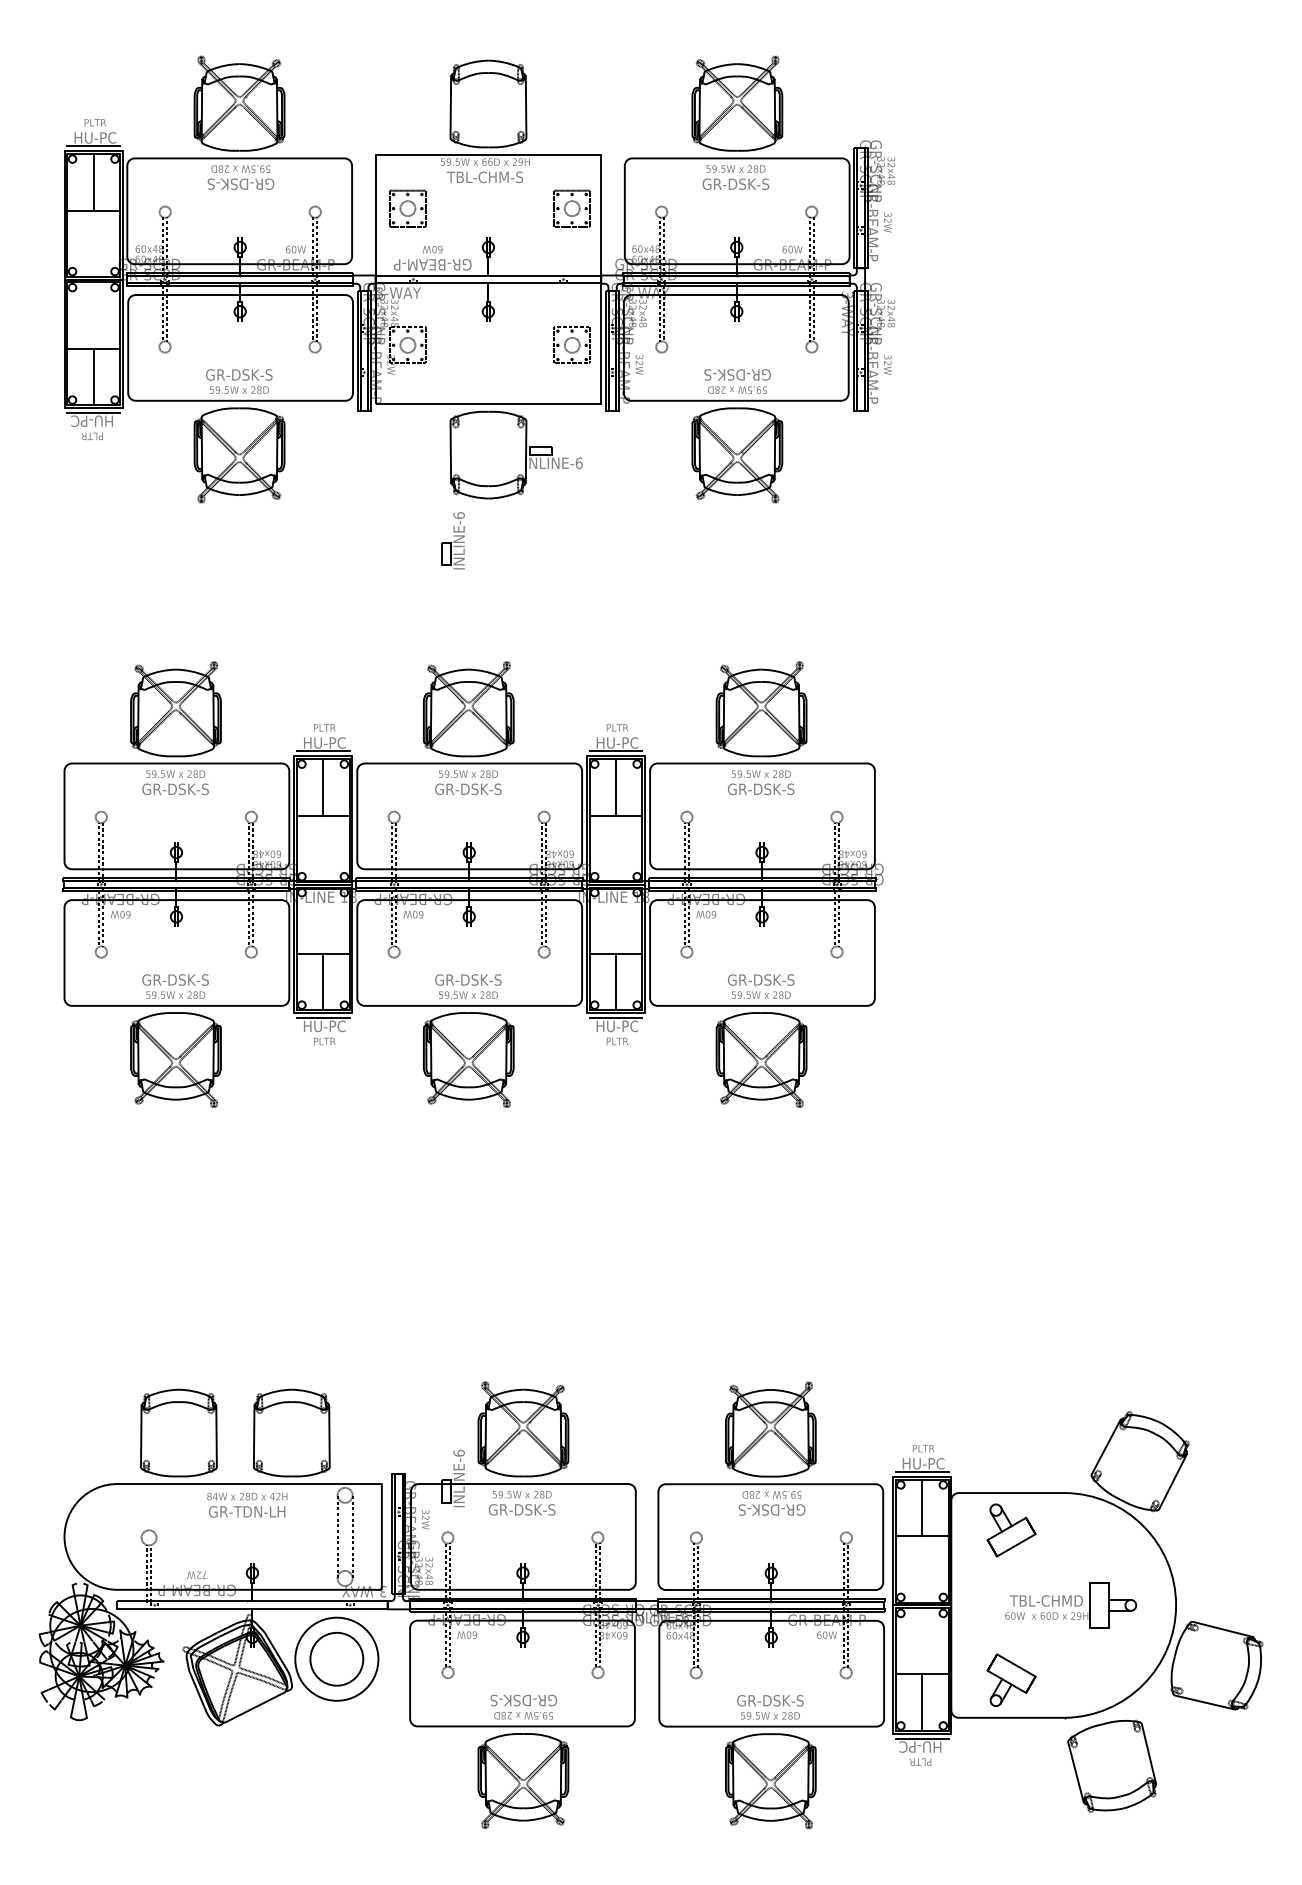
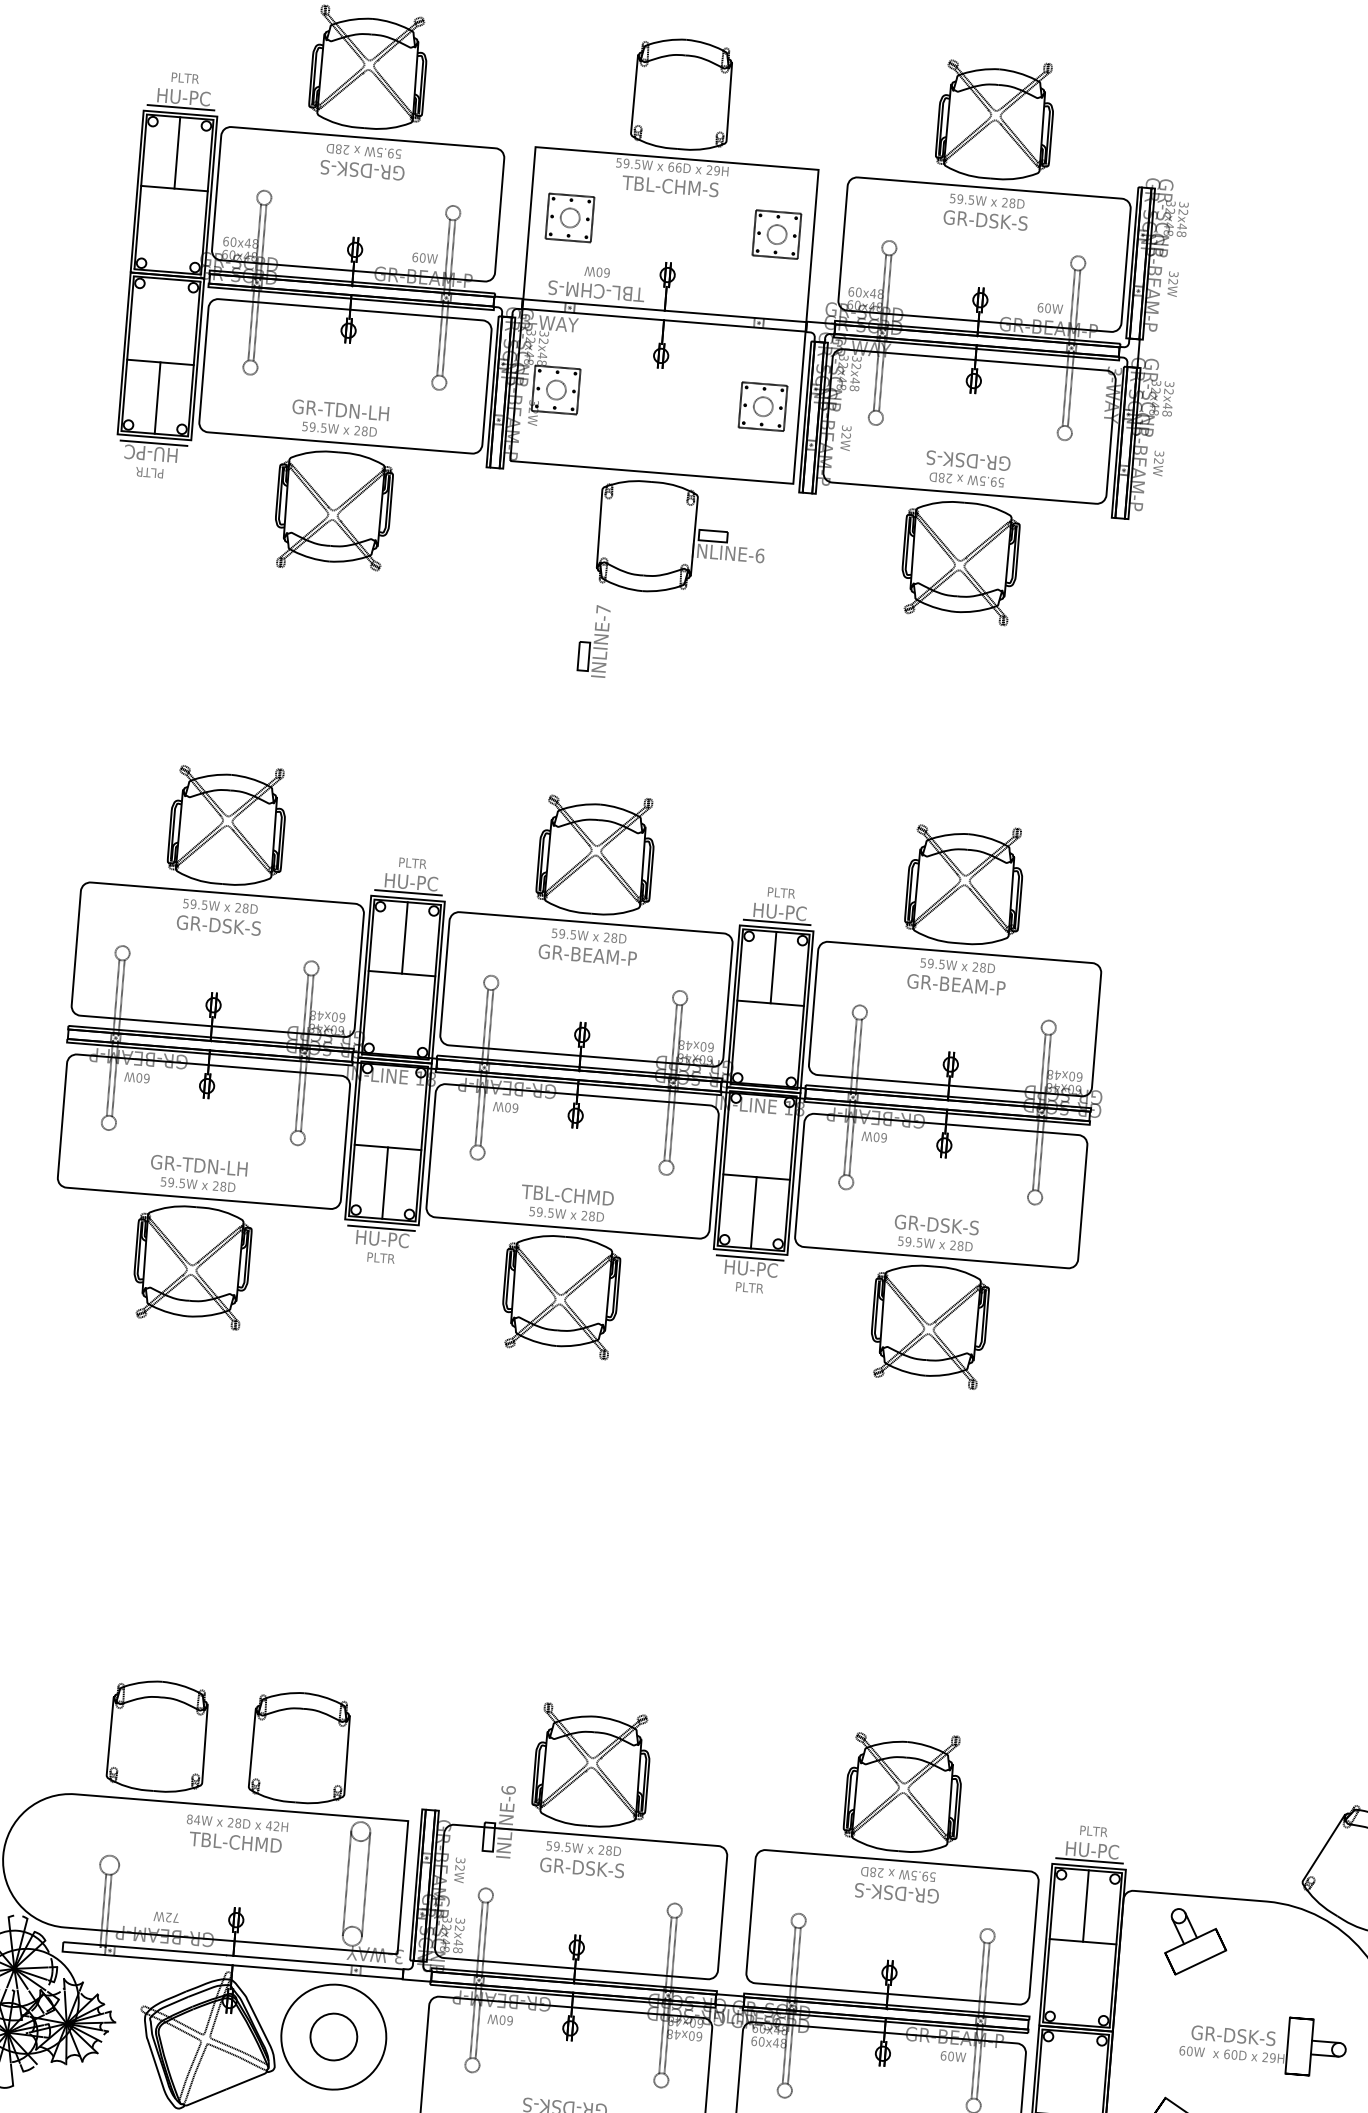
text: (432, 264) -> (595, 290), GR-BEAM-P -> TBL-CHM-S
text: (238, 374) -> (340, 409), GR-DSK-S -> GR-TDN-LH
text: (458, 515) -> (602, 609), INLINE-6 -> INLINE-7
text: (468, 789) -> (587, 955), GR-DSK-S -> GR-BEAM-P
text: (761, 789) -> (956, 985), GR-DSK-S -> GR-BEAM-P
text: (175, 979) -> (199, 1164), GR-DSK-S -> GR-TDN-LH
text: (467, 979) -> (567, 1194), GR-DSK-S -> TBL-CHMD
text: (247, 1511) -> (236, 1842), GR-TDN-LH -> TBL-CHMD
text: (1046, 1600) -> (1233, 2035), TBL-CHMD -> GR-DSK-S
circle: (336, 1658) -> (333, 2036), size x0.7

